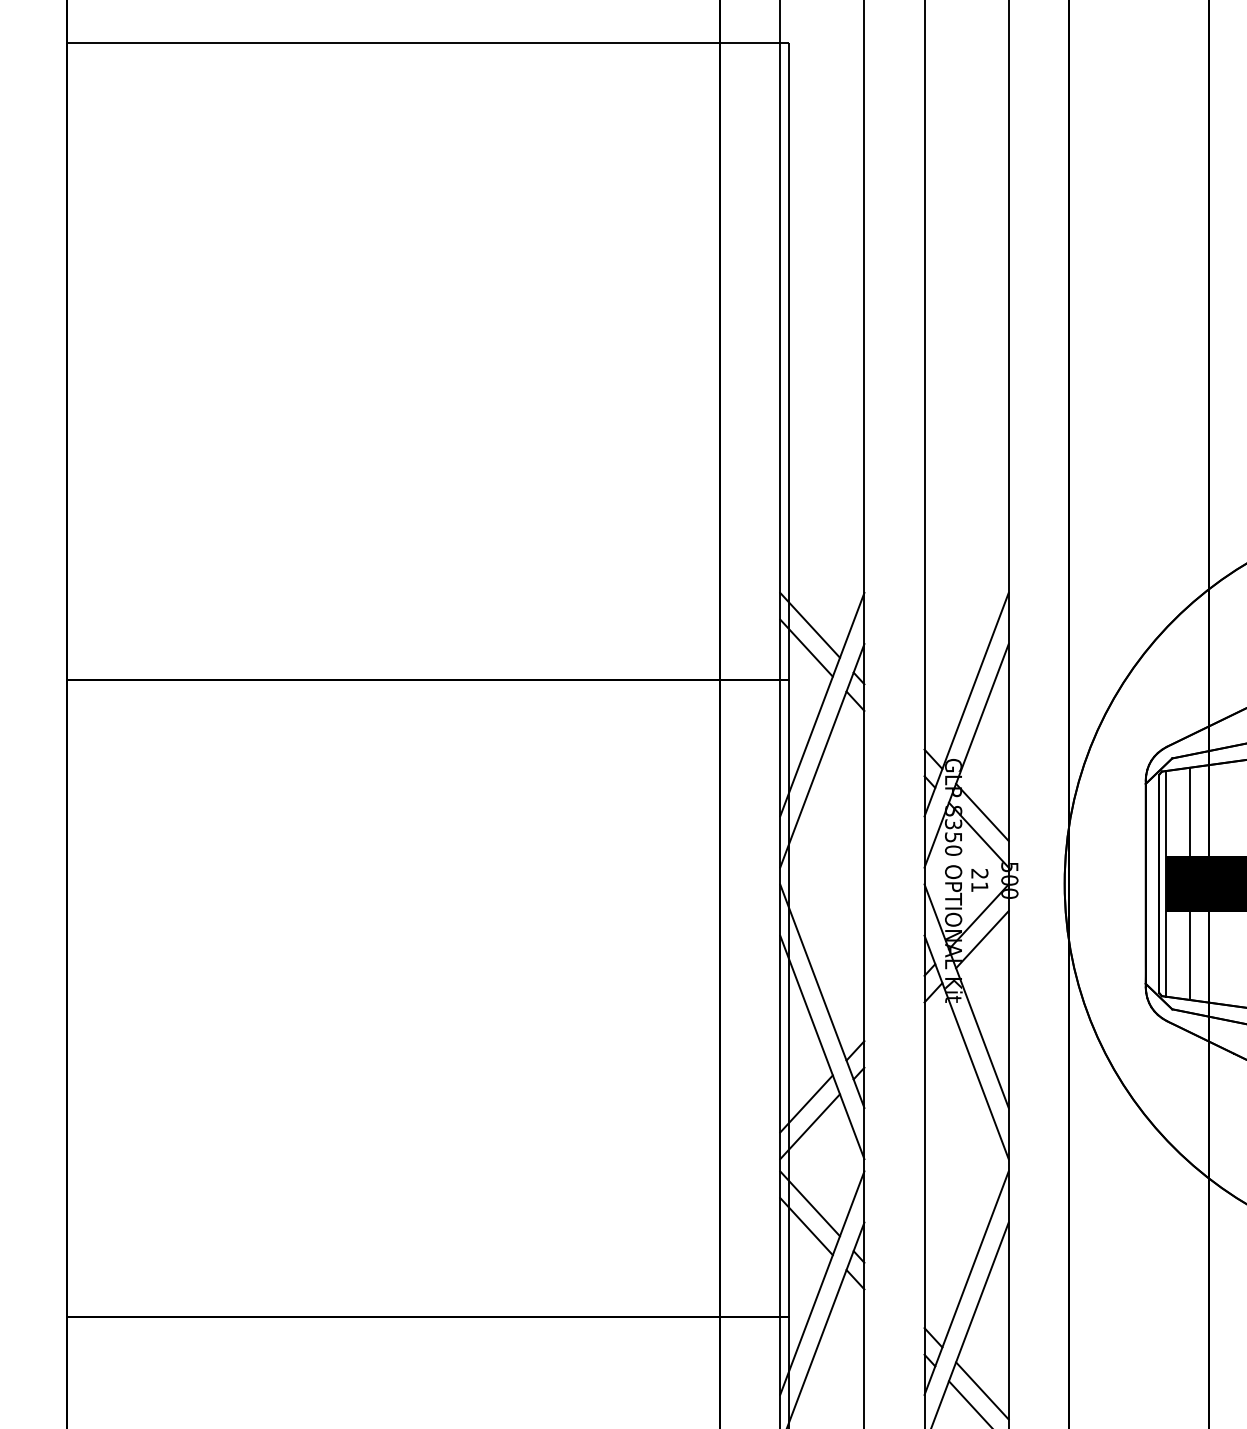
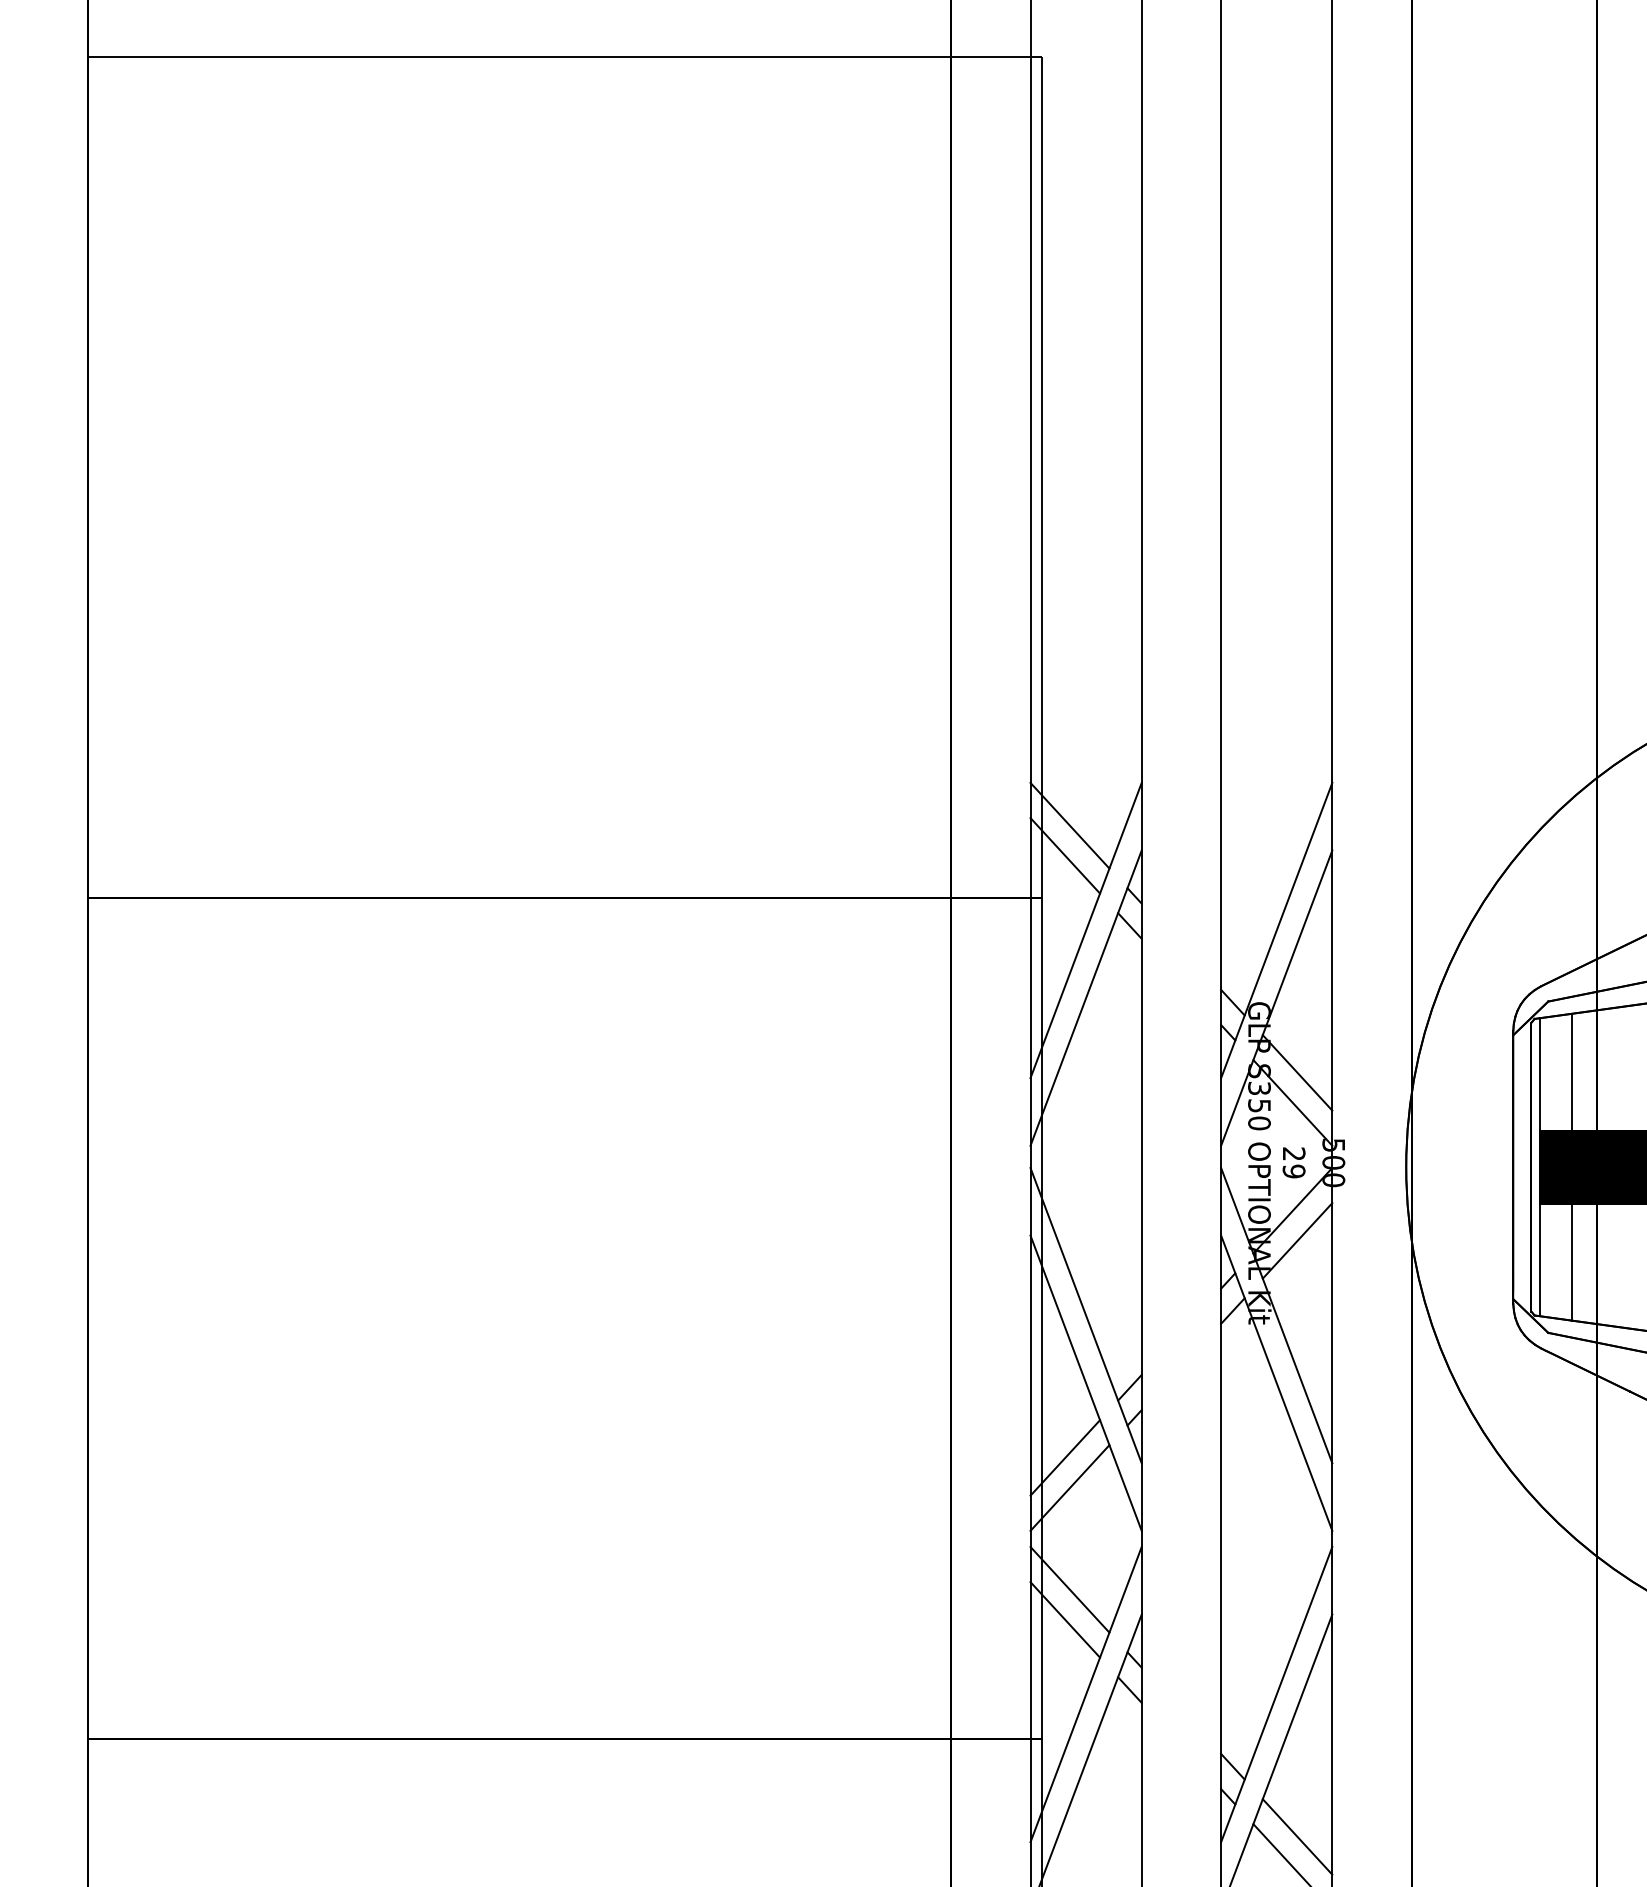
text: (979, 887) -> (1293, 1171), 21 -> 29

